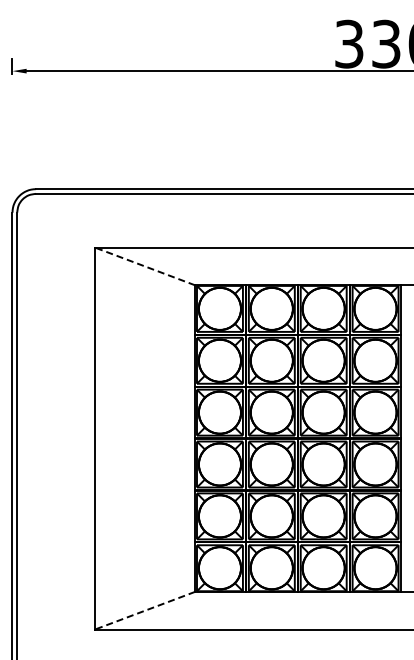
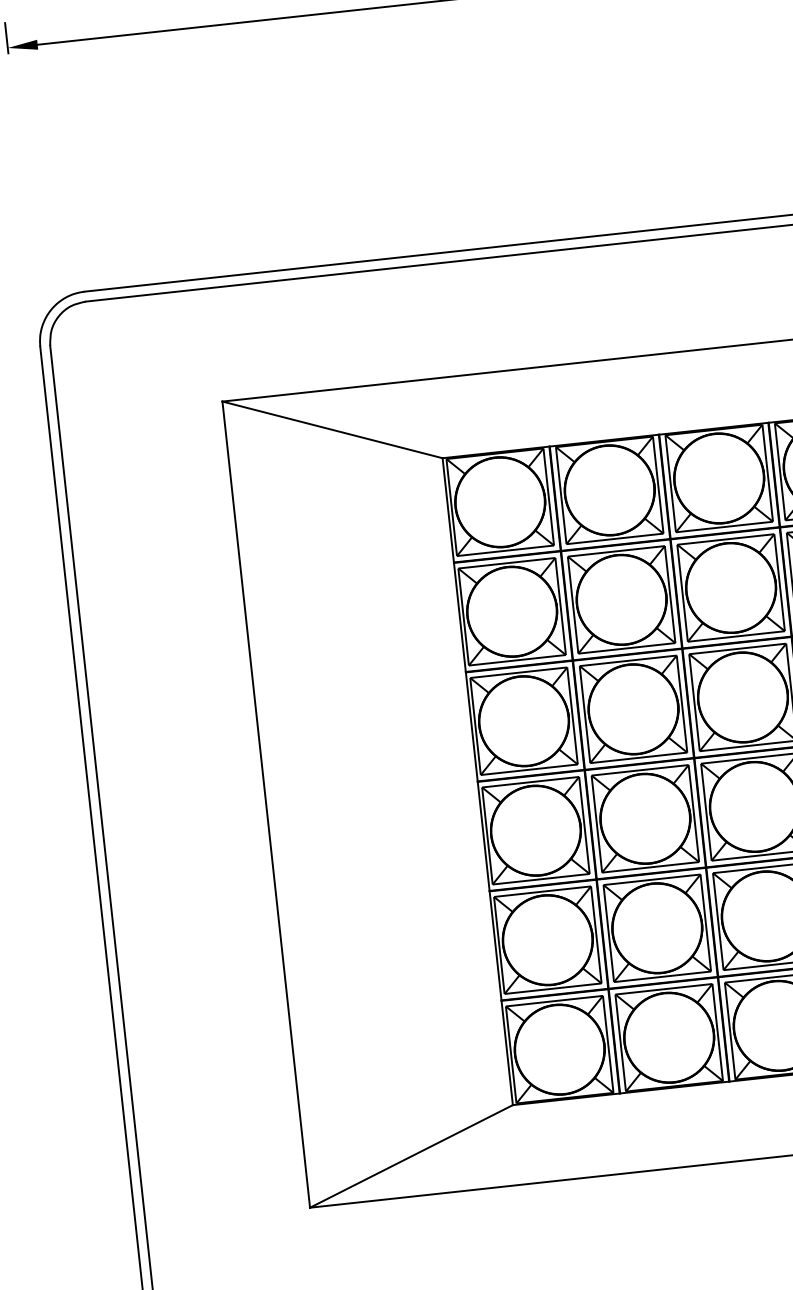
line: (145, 266) -> (333, 429), dashed -> solid
line: (145, 610) -> (412, 1155), dashed -> solid

